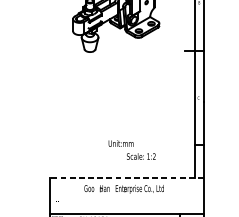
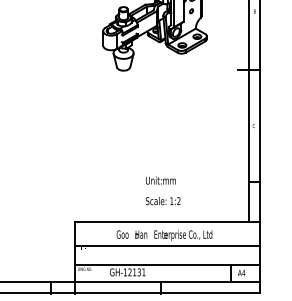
text: (140, 156) -> (162, 201), moved
line: (126, 178) -> (167, 222), dashed -> solid
line: (126, 198) -> (167, 246), added

